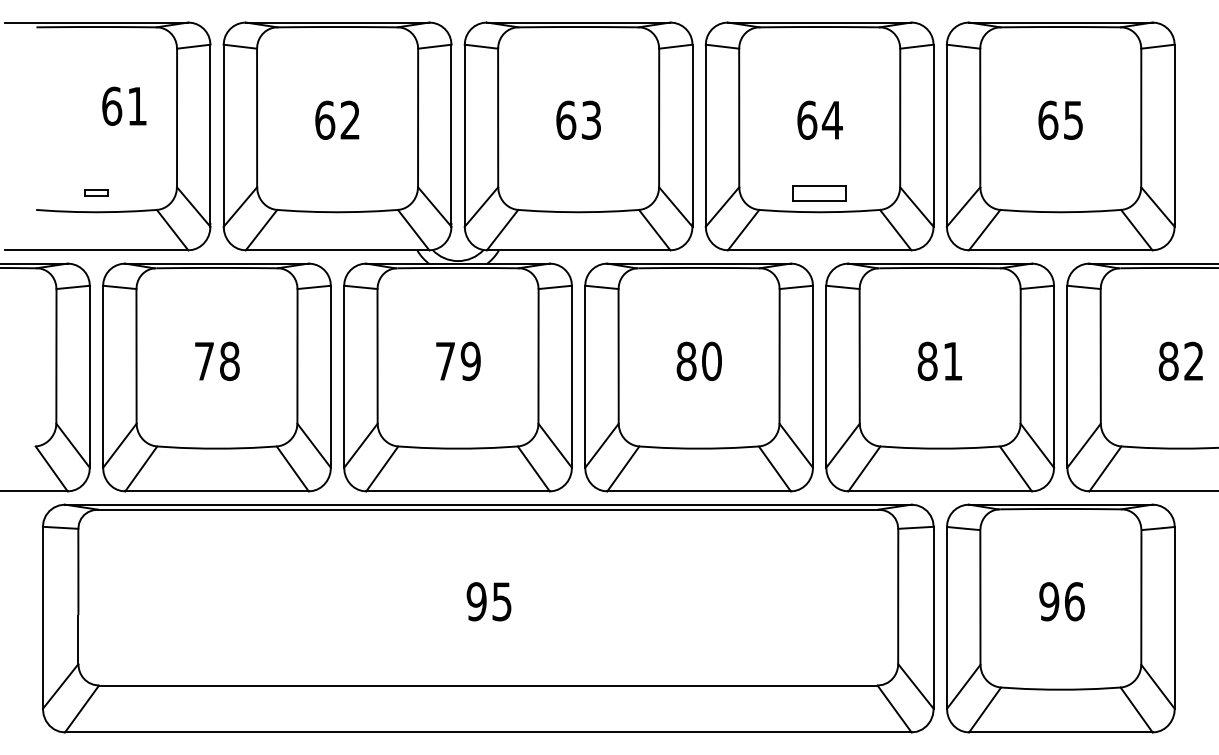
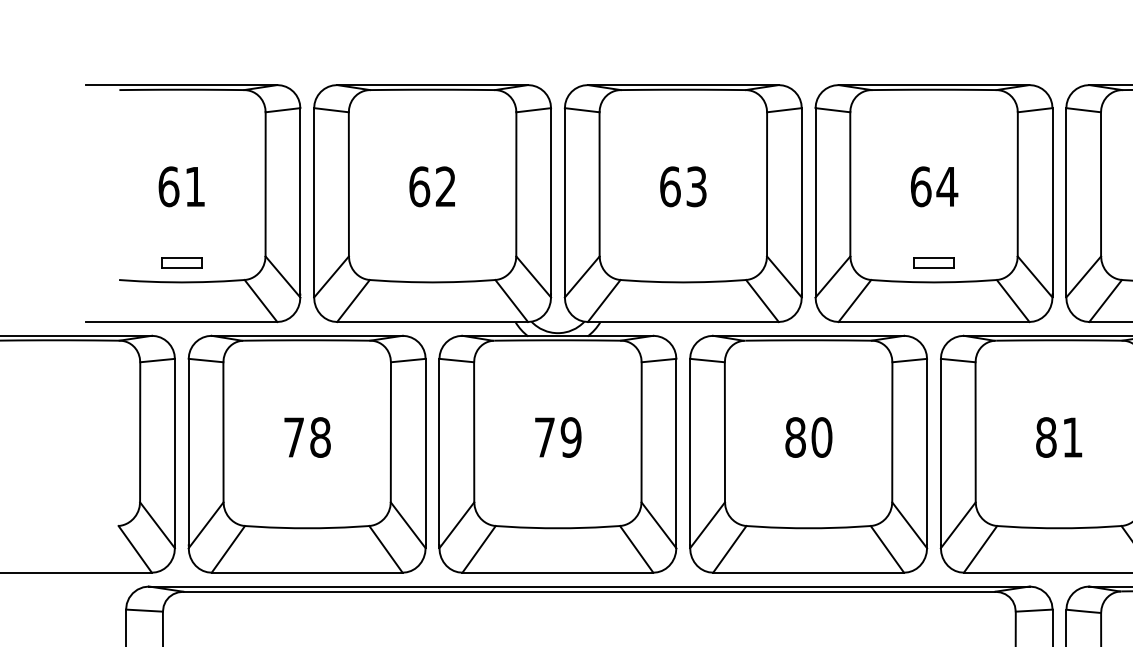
text: (124, 105) -> (181, 185), moved
part: (96, 192) -> (181, 261), size x1.67
part: (819, 192) -> (933, 261), size x0.71

